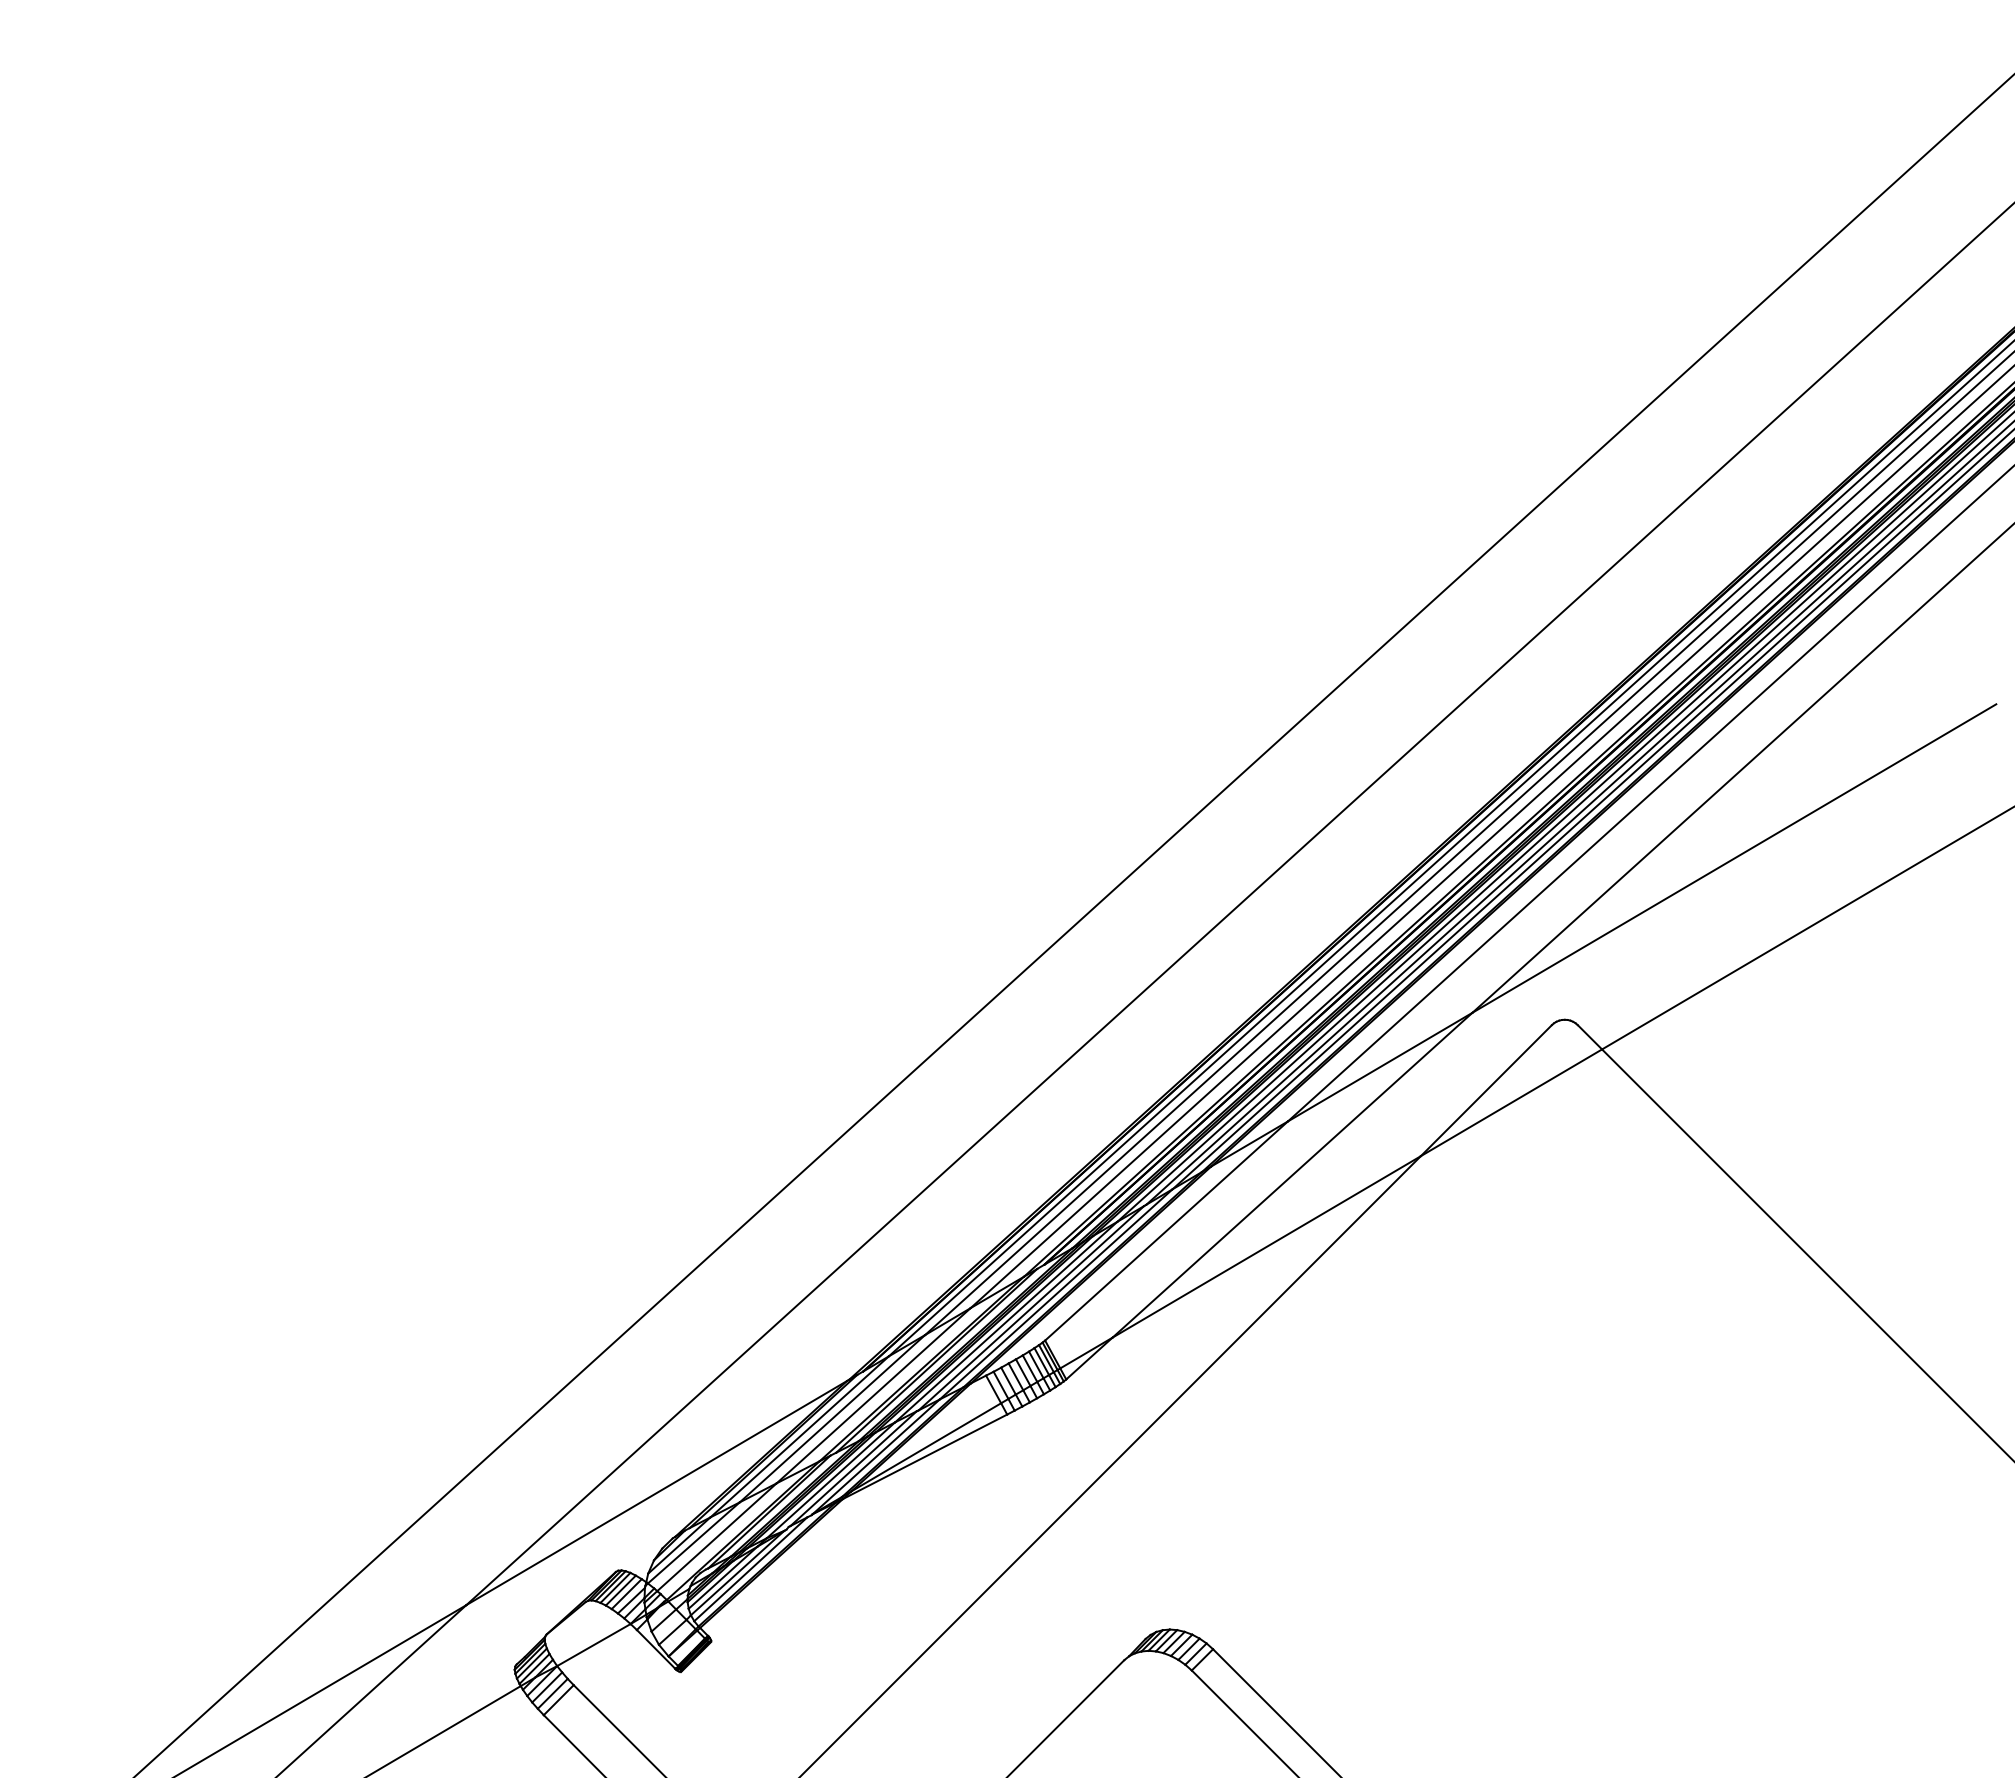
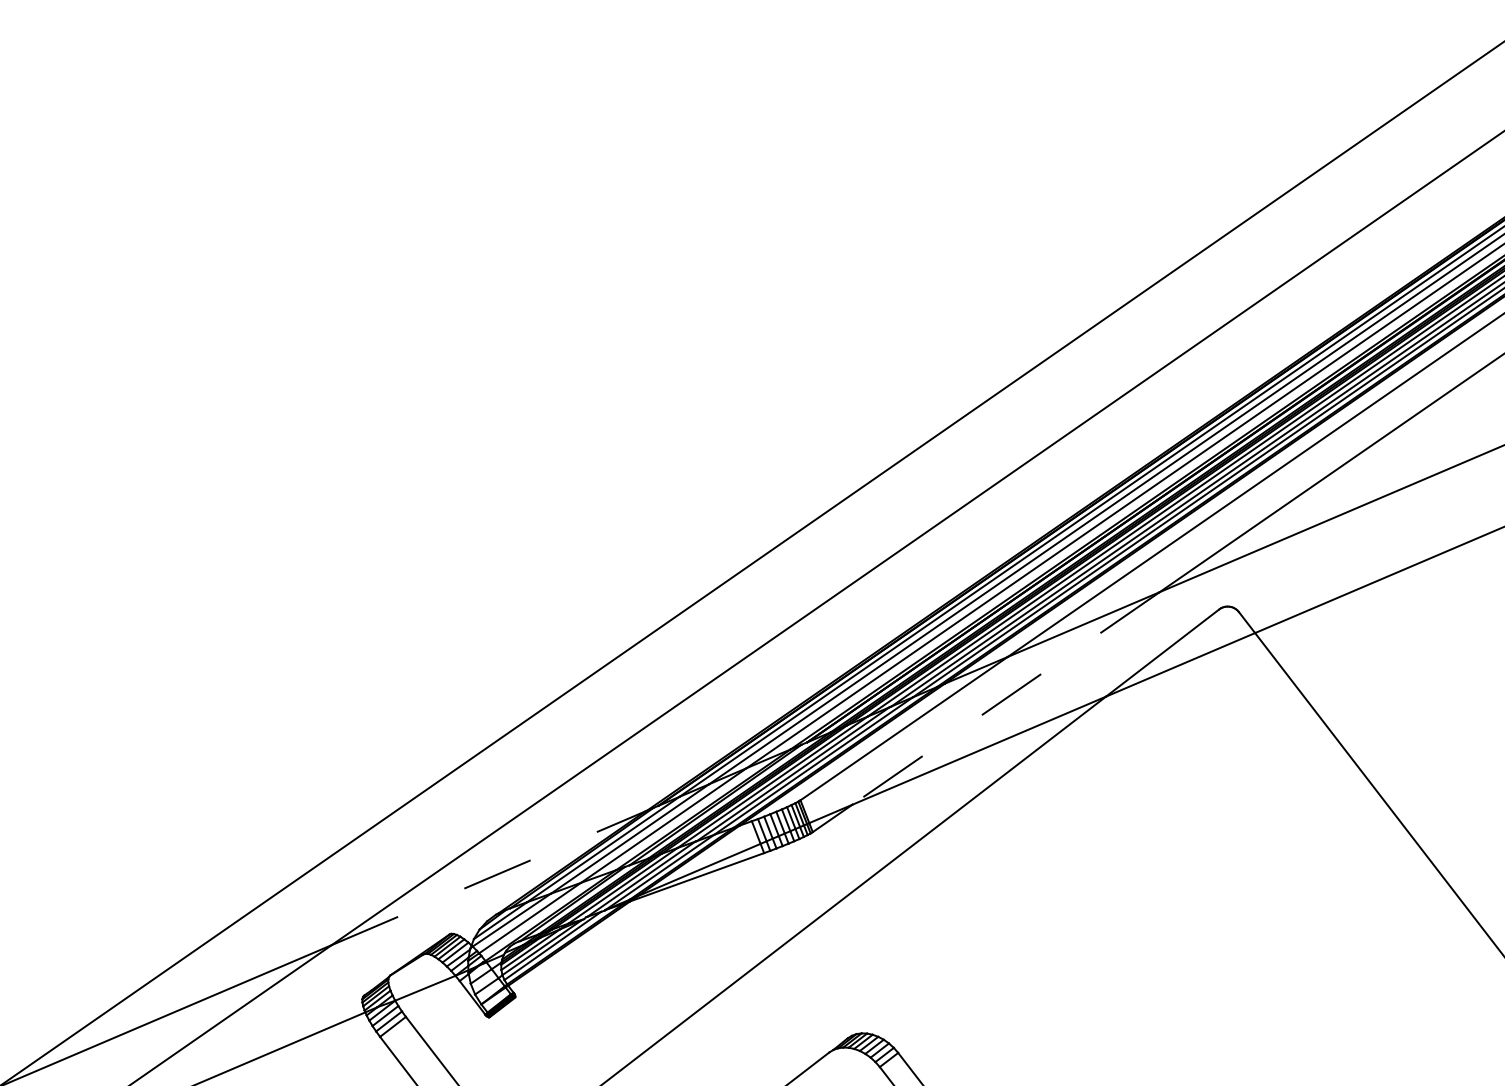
line: (1292, 1175) -> (1005, 698), solid -> dashed
line: (656, 1493) -> (488, 878), solid -> dashed

